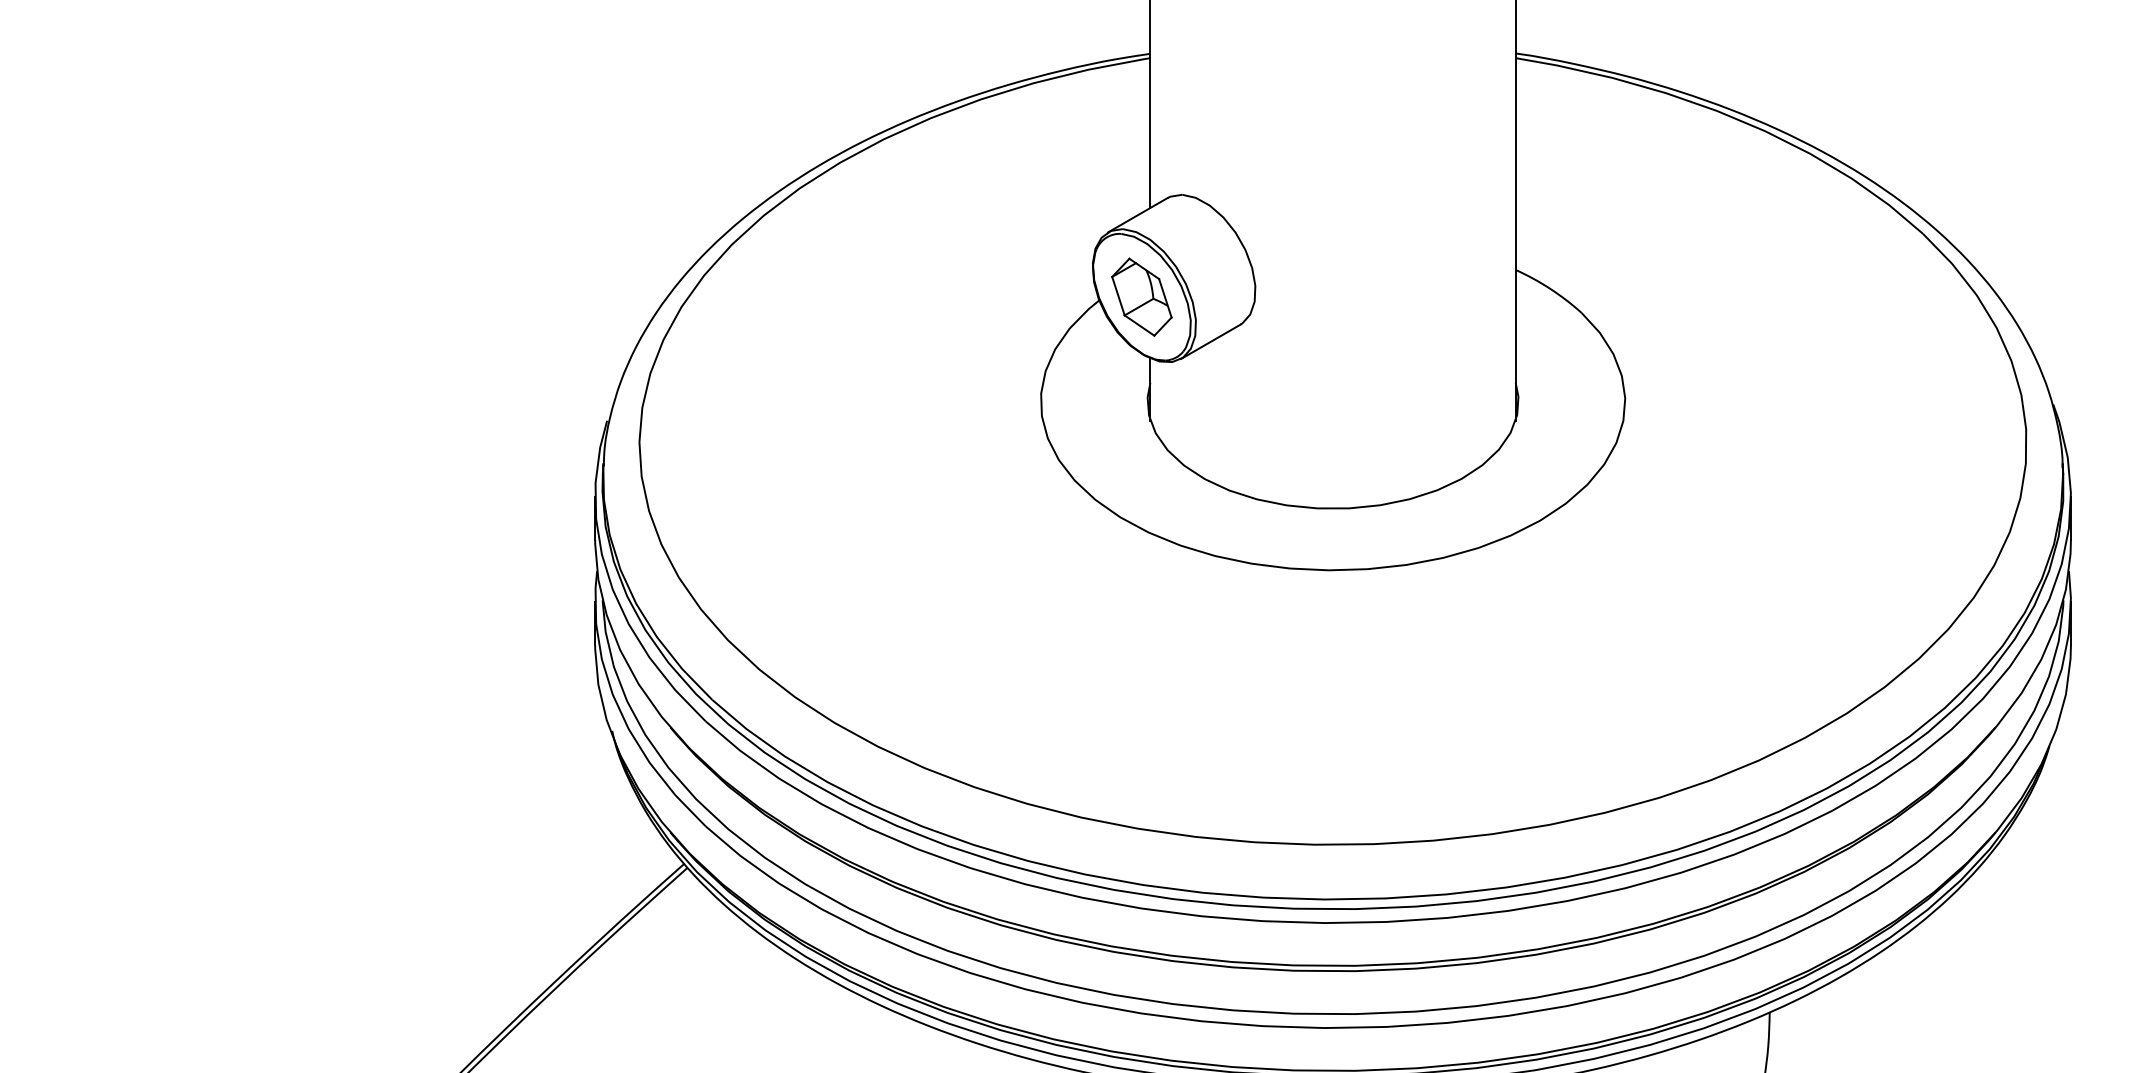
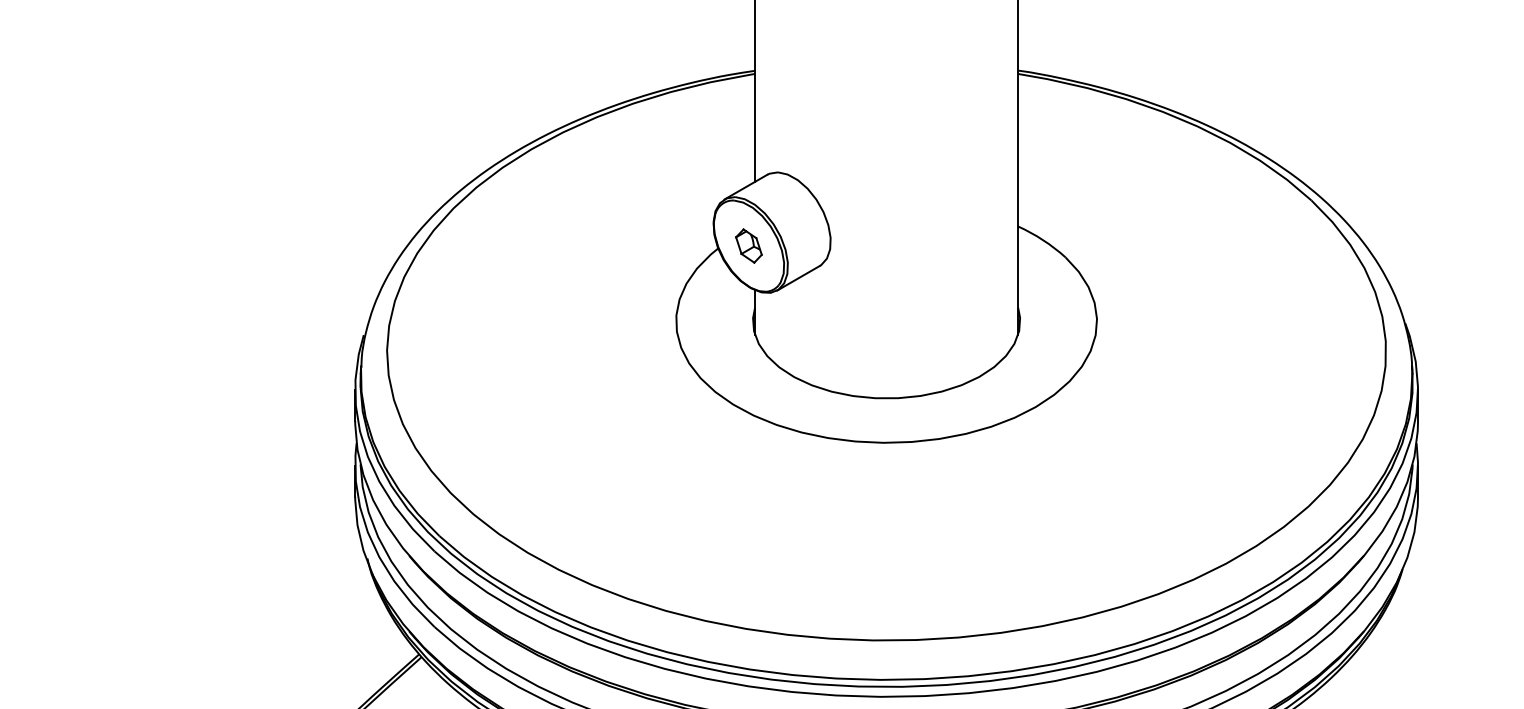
part: (1141, 296) -> (748, 245), size x0.6

